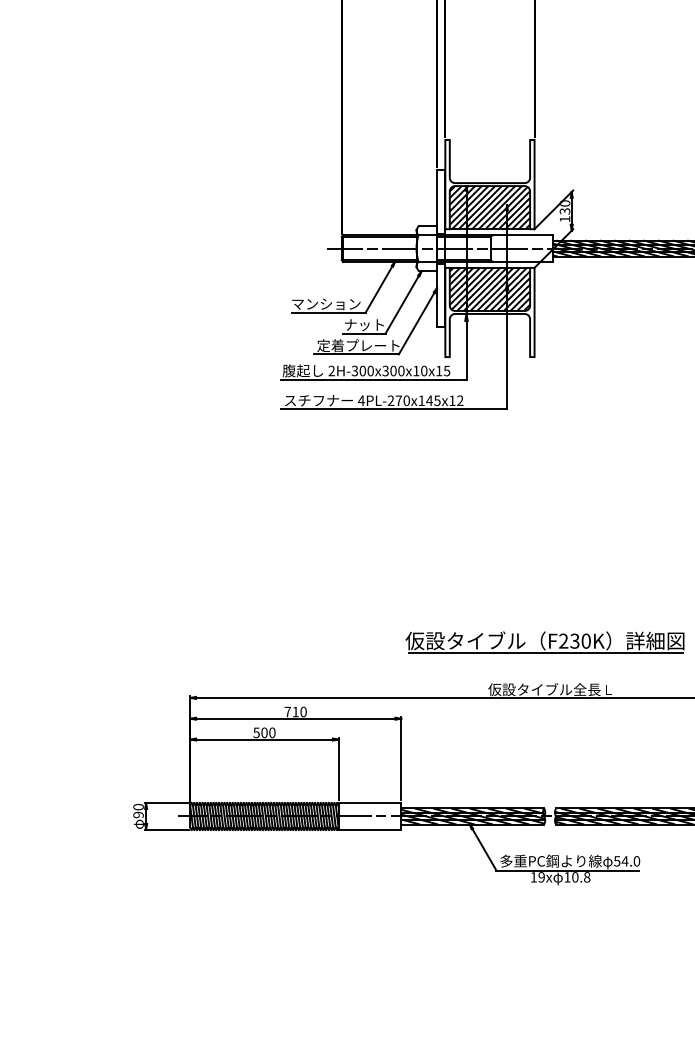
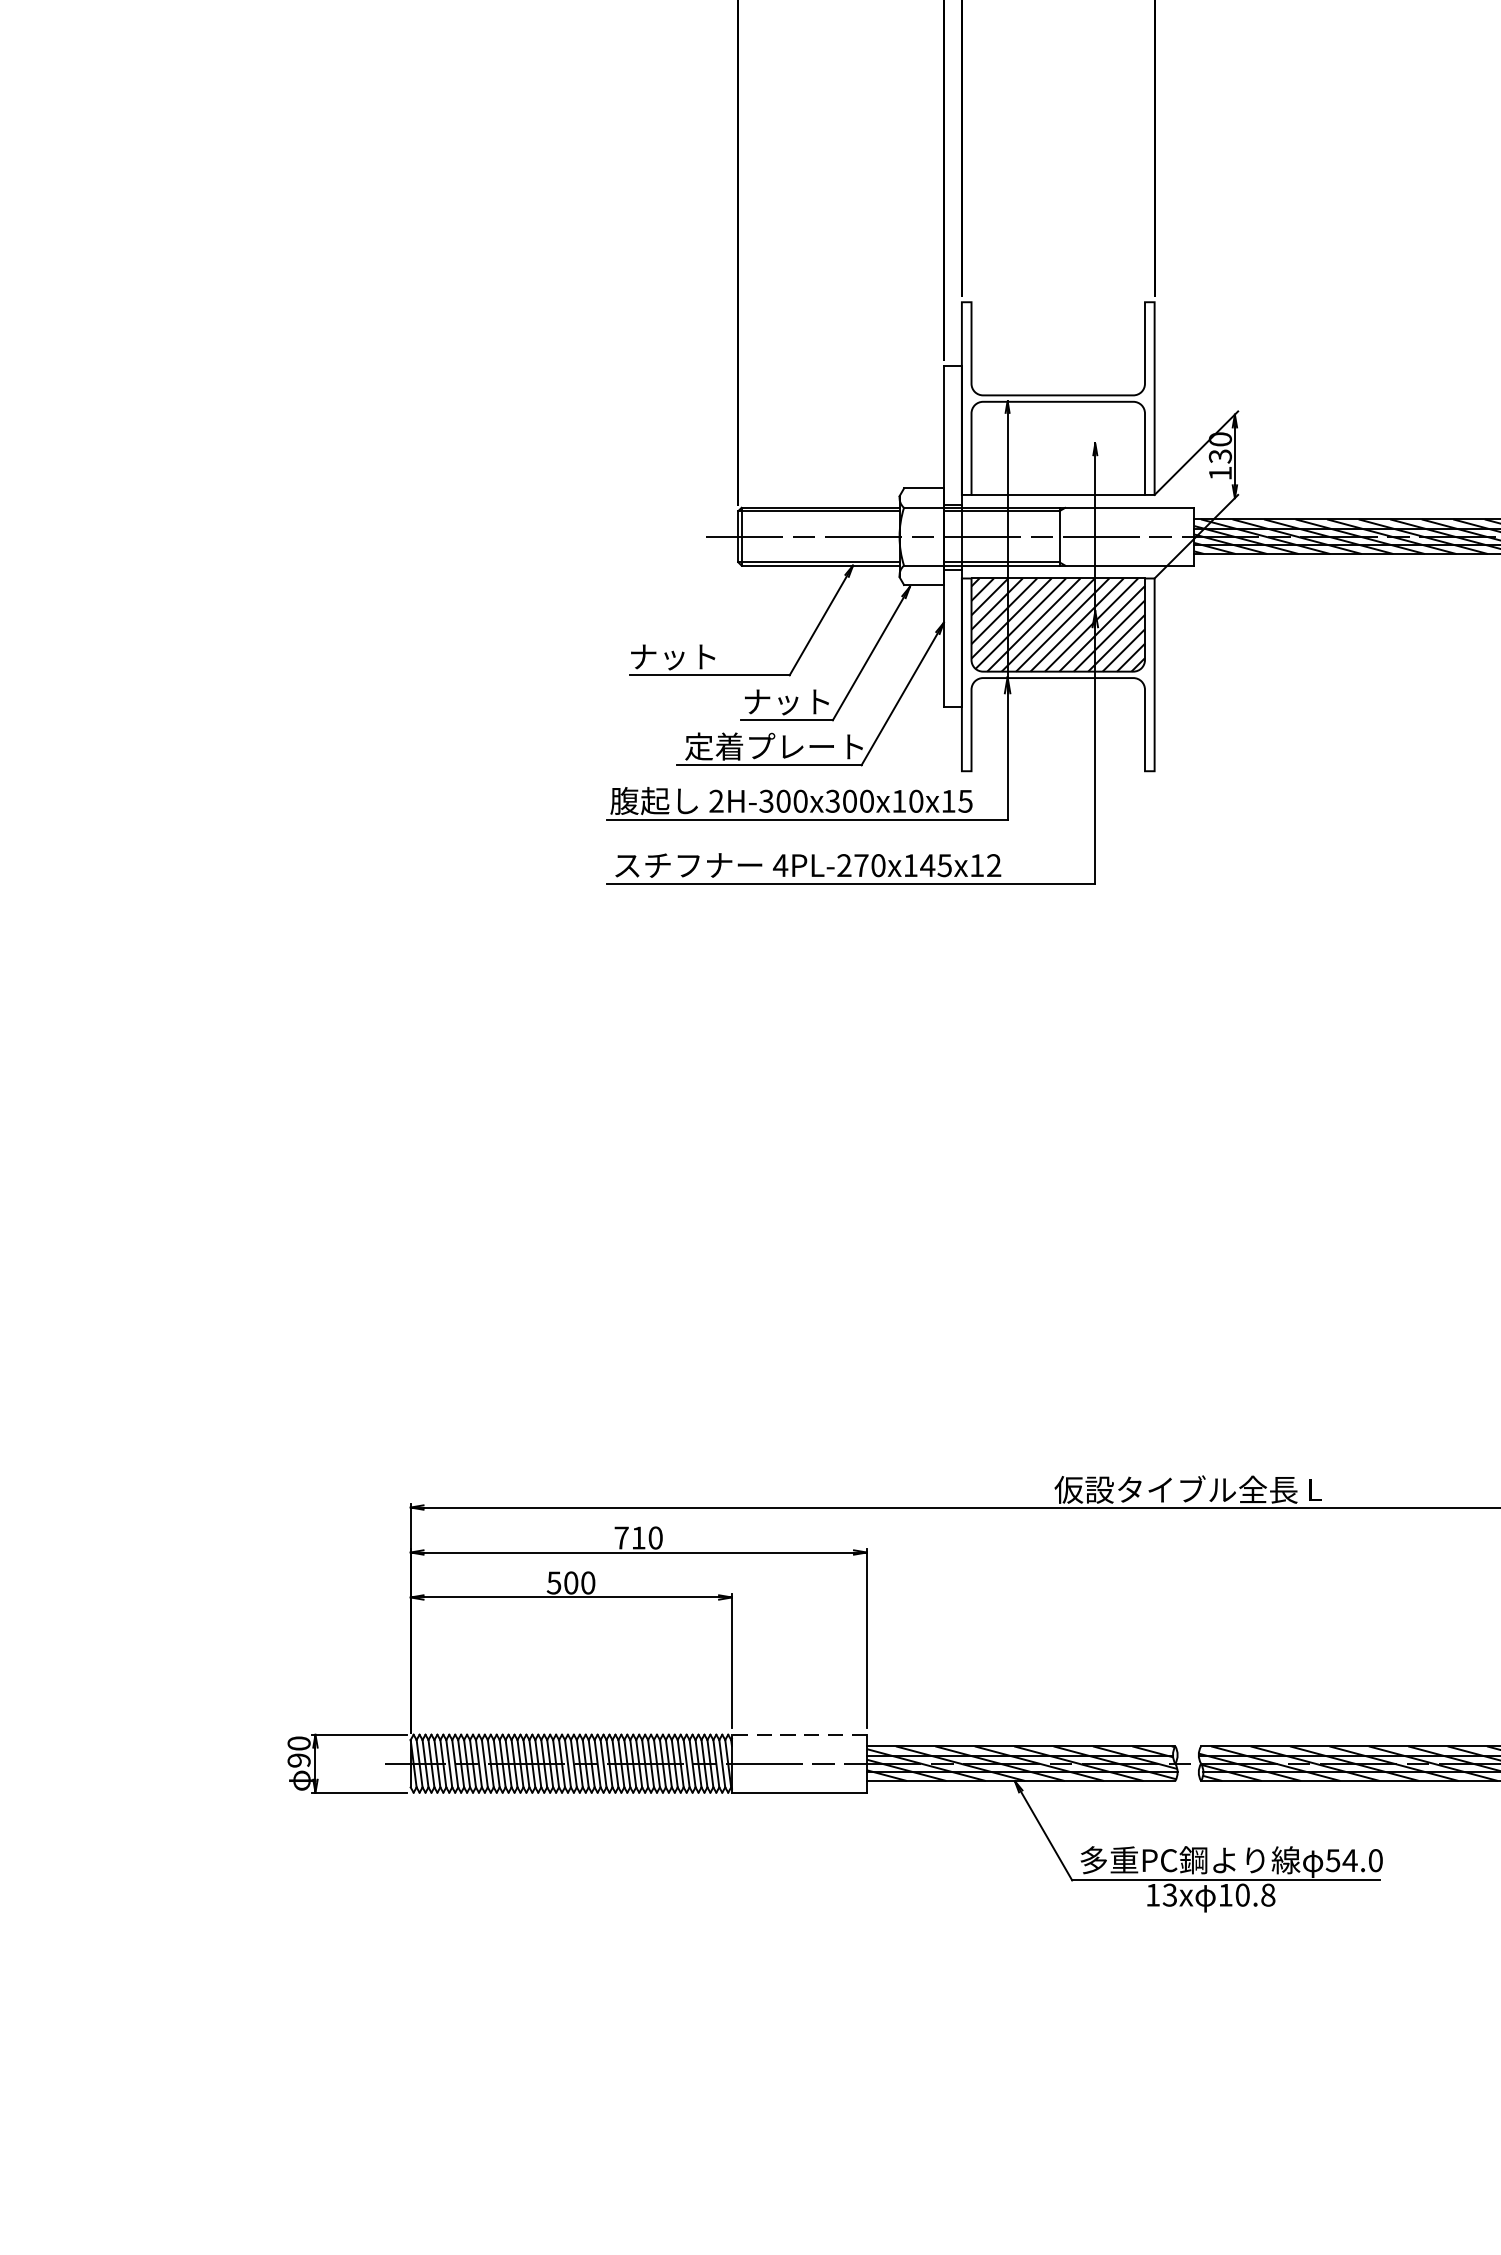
hatch: (489, 207) -> (1057, 448), removed
text: (326, 304) -> (705, 657), マンション -> ナット
part: (544, 642) -> (1176, 1387), removed
line: (369, 803) -> (798, 1735), solid -> dashed
text: (541, 877) -> (1169, 1895), 19x -> 13x

